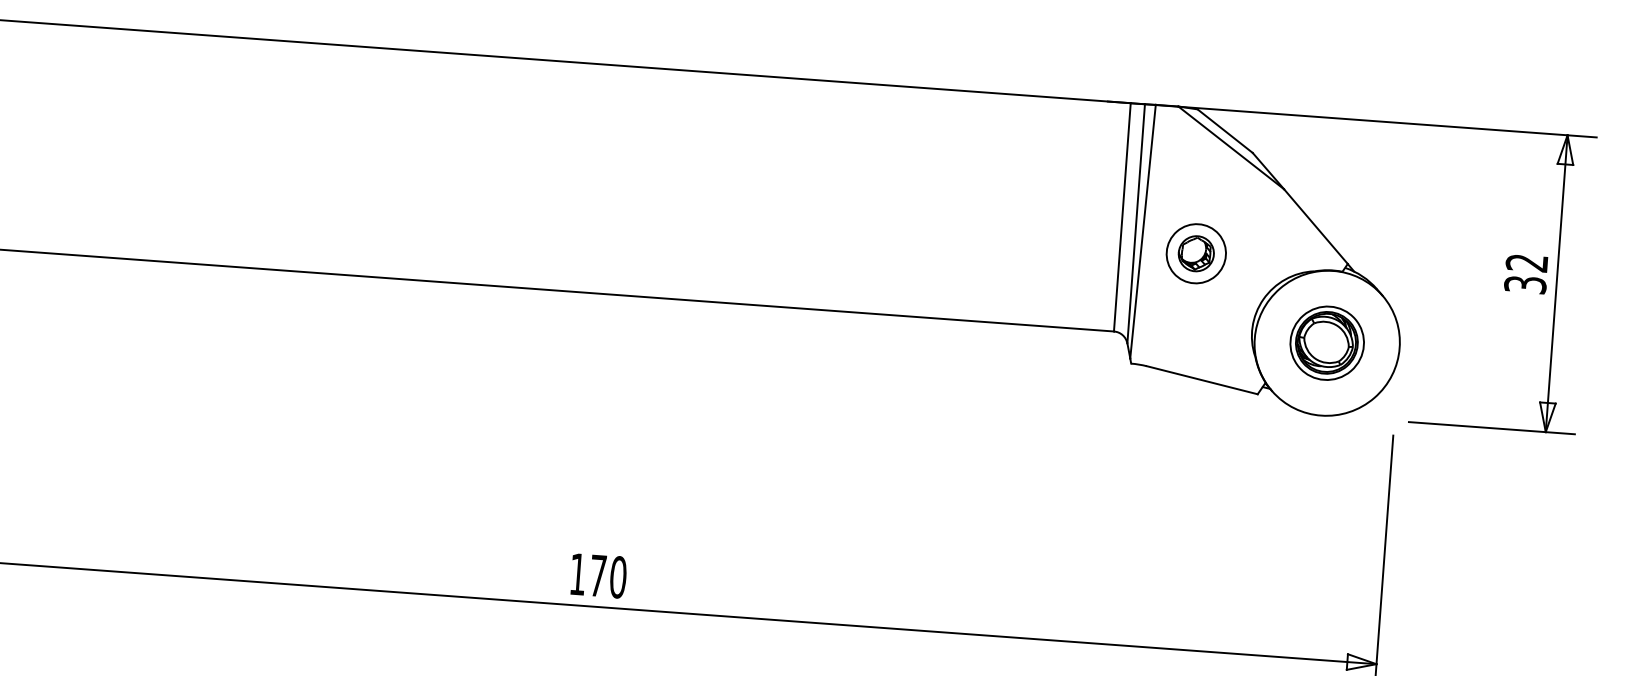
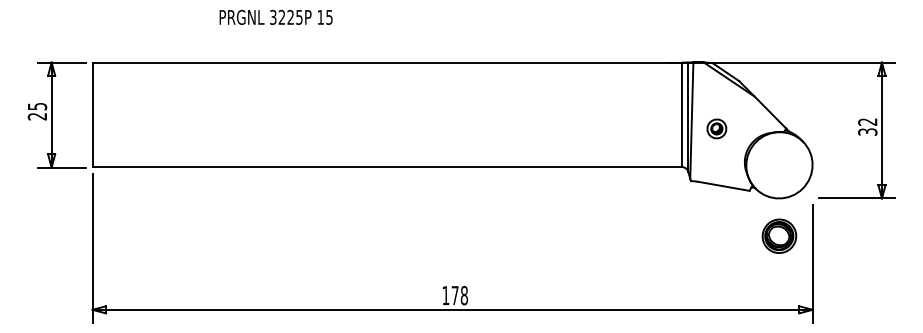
part: (1195, 252) -> (716, 128), size x0.7
part: (1327, 341) -> (779, 235), moved
text: (616, 576) -> (463, 295), 170 -> 178

